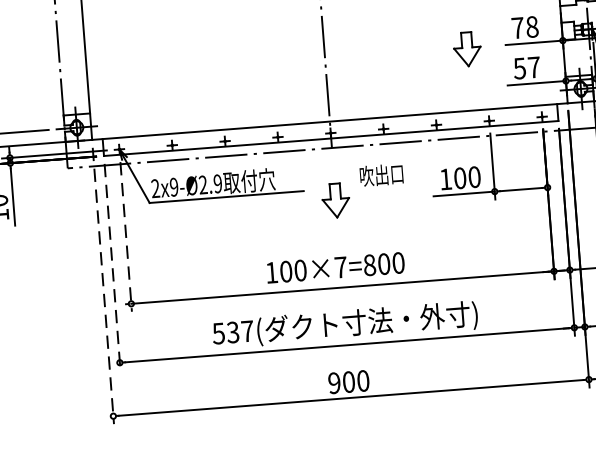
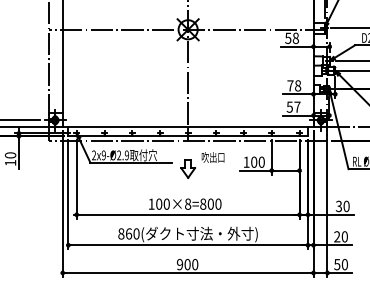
part: (466, 48) -> (262, 94), removed
line: (125, 238) -> (76, 180), dashed -> solid
line: (112, 266) -> (68, 194), dashed -> solid
text: (341, 266) -> (188, 203), 100×7=800 -> 100×8=800
line: (102, 286) -> (62, 204), dashed -> solid
text: (232, 331) -> (128, 233), 537( -> 860(

